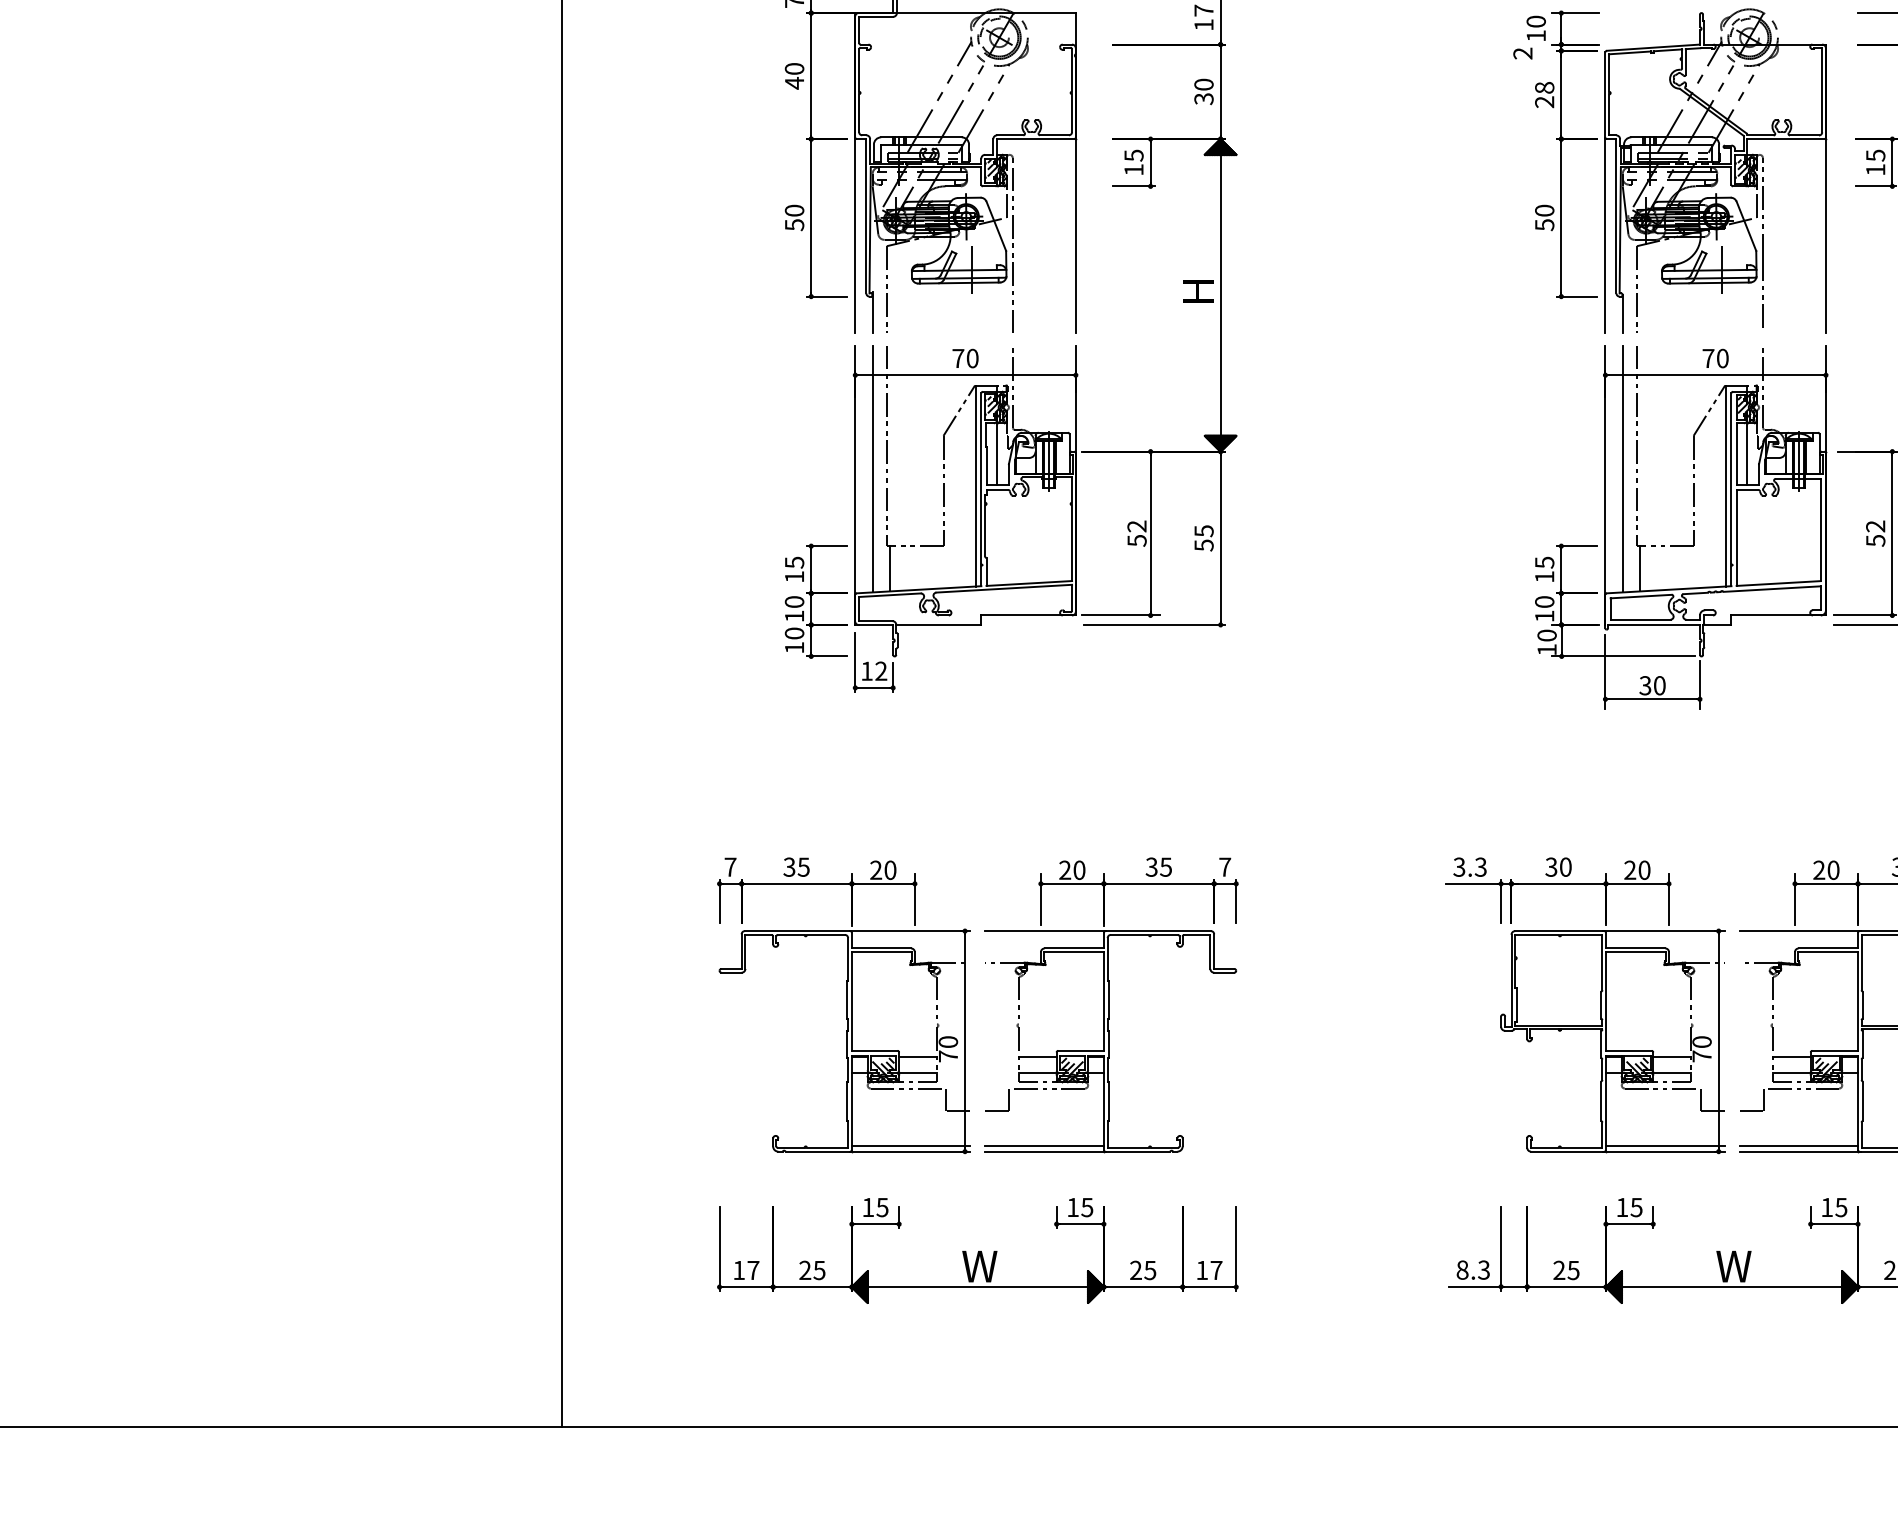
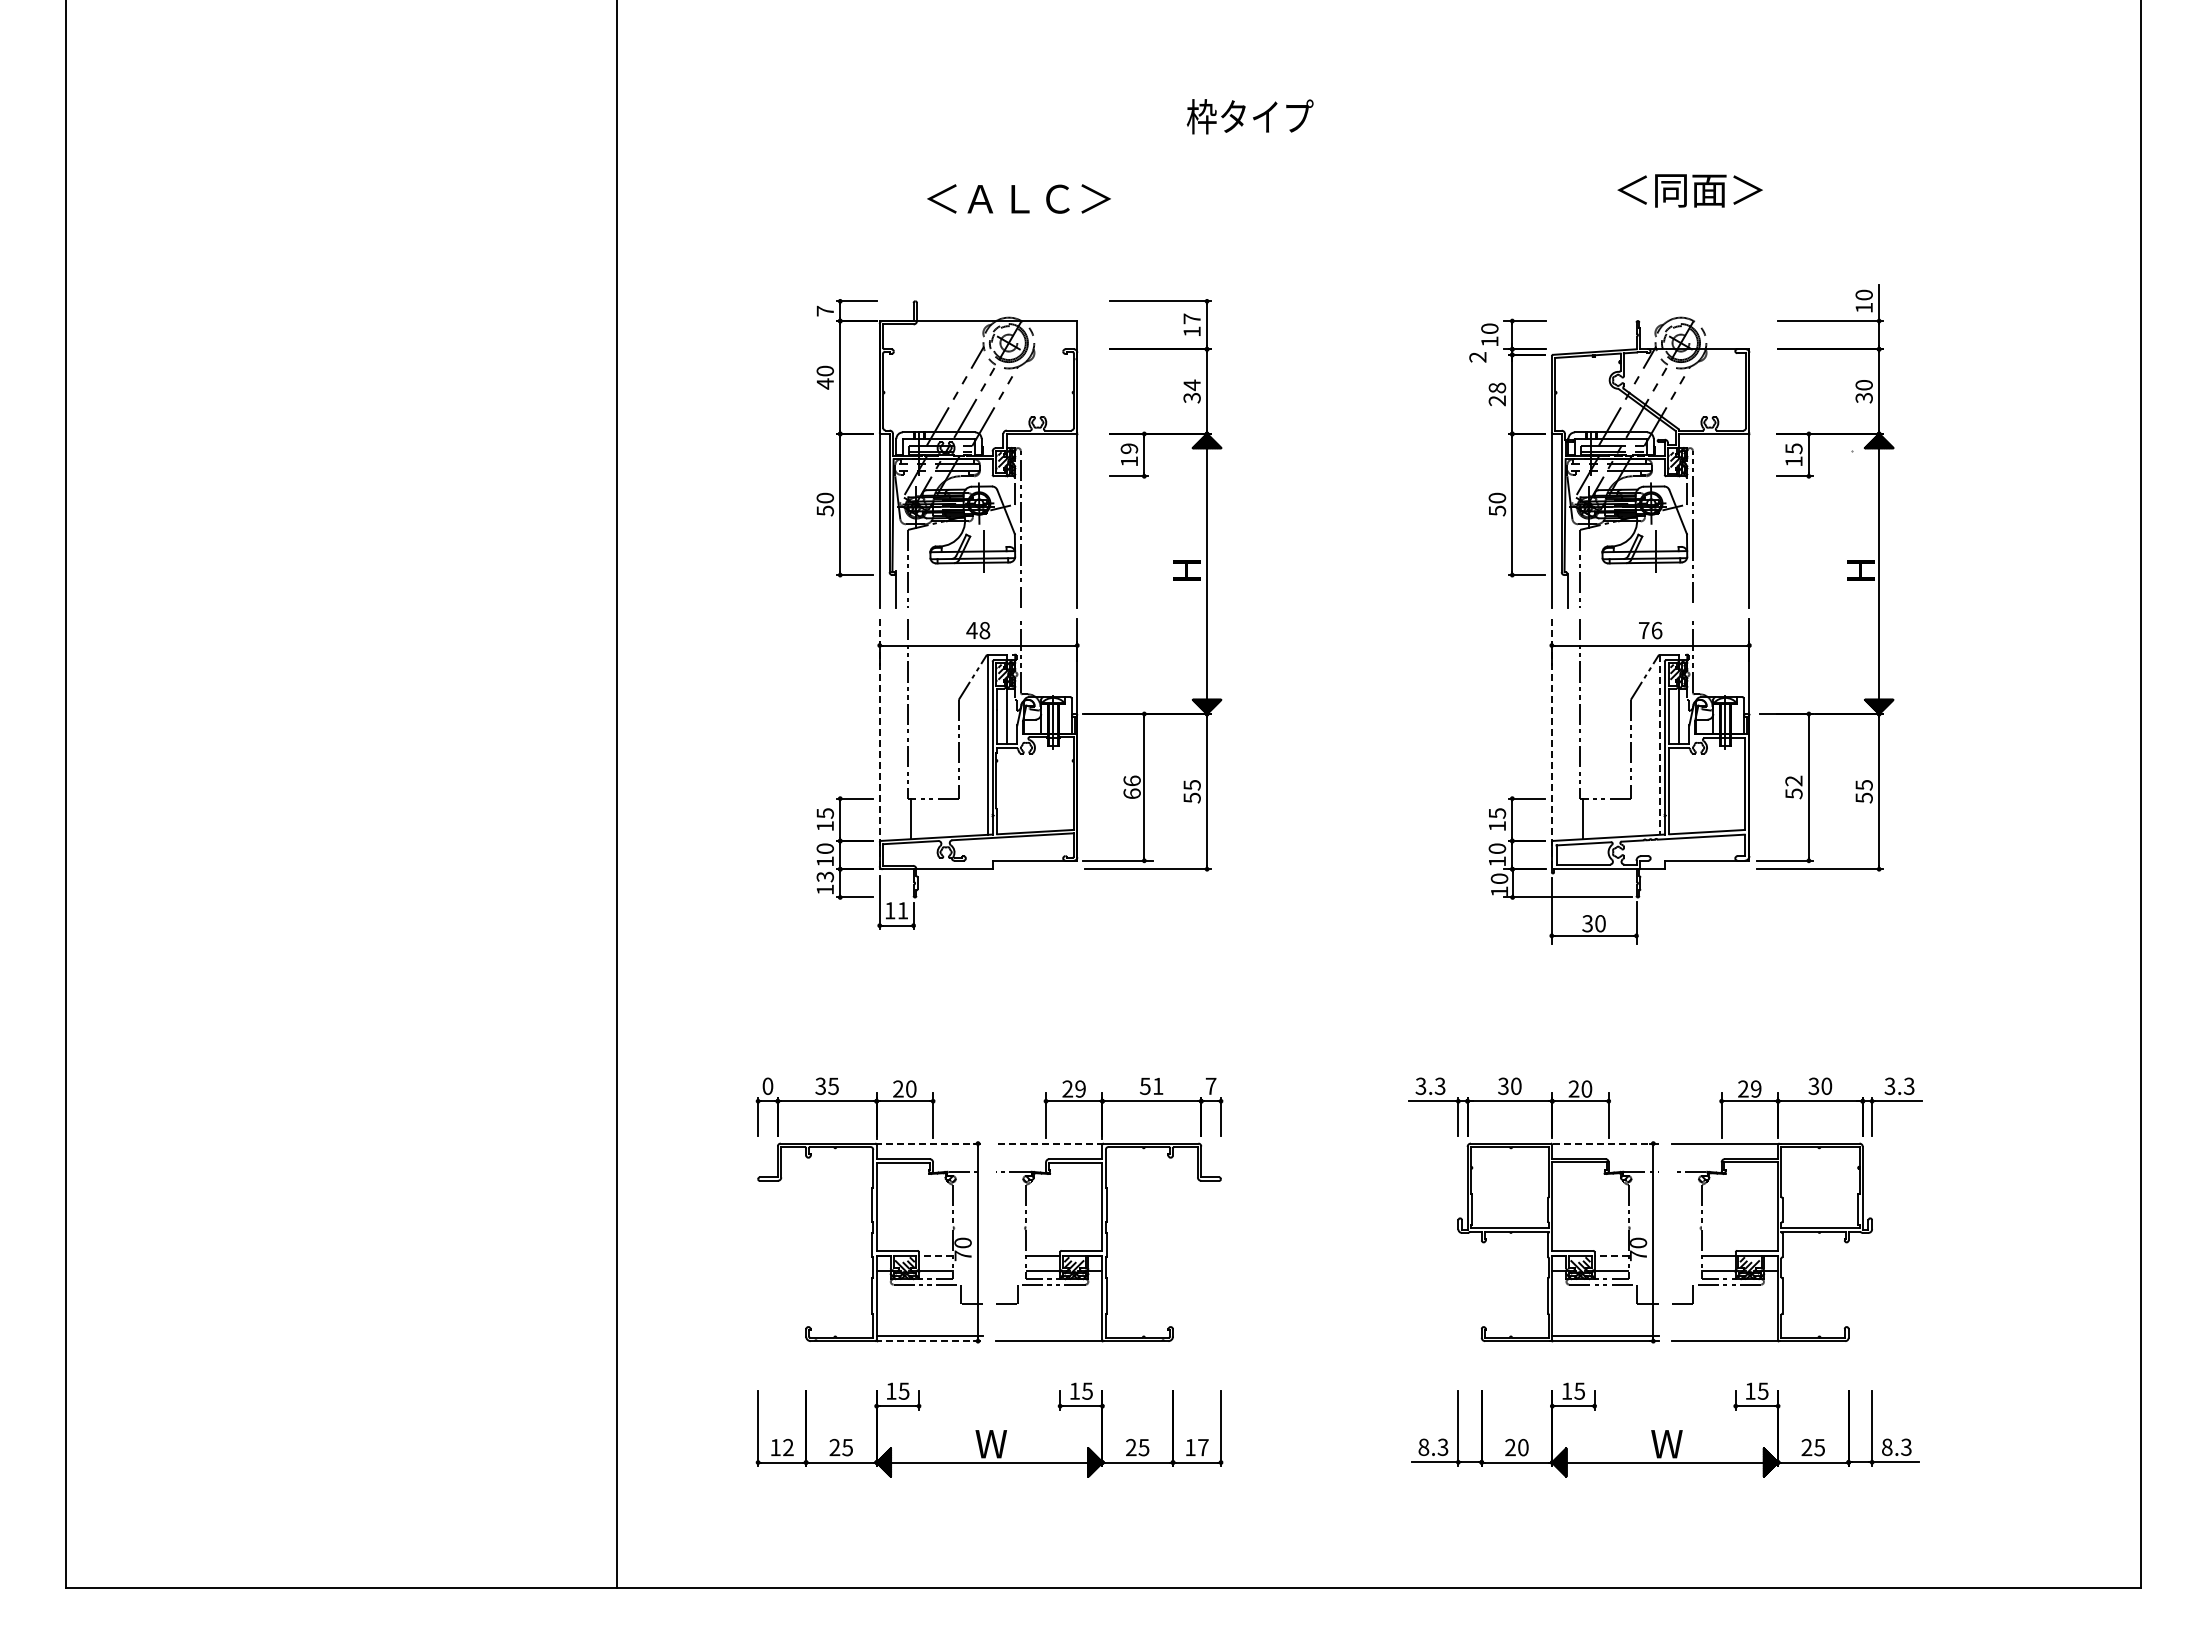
text: (1203, 85) -> (1191, 385), 30 -> 34
text: (1132, 155) -> (1128, 448), 15 -> 19
text: (965, 358) -> (978, 630), 70 -> 48
text: (1722, 358) -> (1656, 630), 70 -> 76
line: (872, 468) -> (895, 729), removed
line: (1622, 468) -> (1567, 729), removed
line: (855, 485) -> (879, 744), solid -> dashed
line: (1605, 485) -> (1551, 744), solid -> dashed
line: (1725, 486) -> (1659, 745), solid -> dashed
text: (1136, 533) -> (1131, 787), 52 -> 66
text: (793, 633) -> (824, 876), 10 -> 13
text: (880, 670) -> (902, 910), 12 -> 11
text: (730, 866) -> (767, 1085), 7 -> 0
text: (1158, 867) -> (1151, 1086), 35 -> 51
text: (1079, 869) -> (1080, 1088), 20 -> 29
text: (1833, 869) -> (1756, 1088), 20 -> 29
line: (910, 931) -> (929, 1143), solid -> dashed
line: (1045, 931) -> (1050, 1143), solid -> dashed
line: (1663, 931) -> (1603, 1143), solid -> dashed
line: (917, 1057) -> (935, 1256), solid -> dashed
line: (1672, 1057) -> (1611, 1256), solid -> dashed
line: (1044, 1146) -> (1049, 1336), removed
line: (1798, 1146) -> (1724, 1336), removed
line: (910, 1152) -> (929, 1341), solid -> dashed
text: (753, 1270) -> (788, 1447), 17 -> 12
text: (1573, 1270) -> (1523, 1447), 25 -> 20

